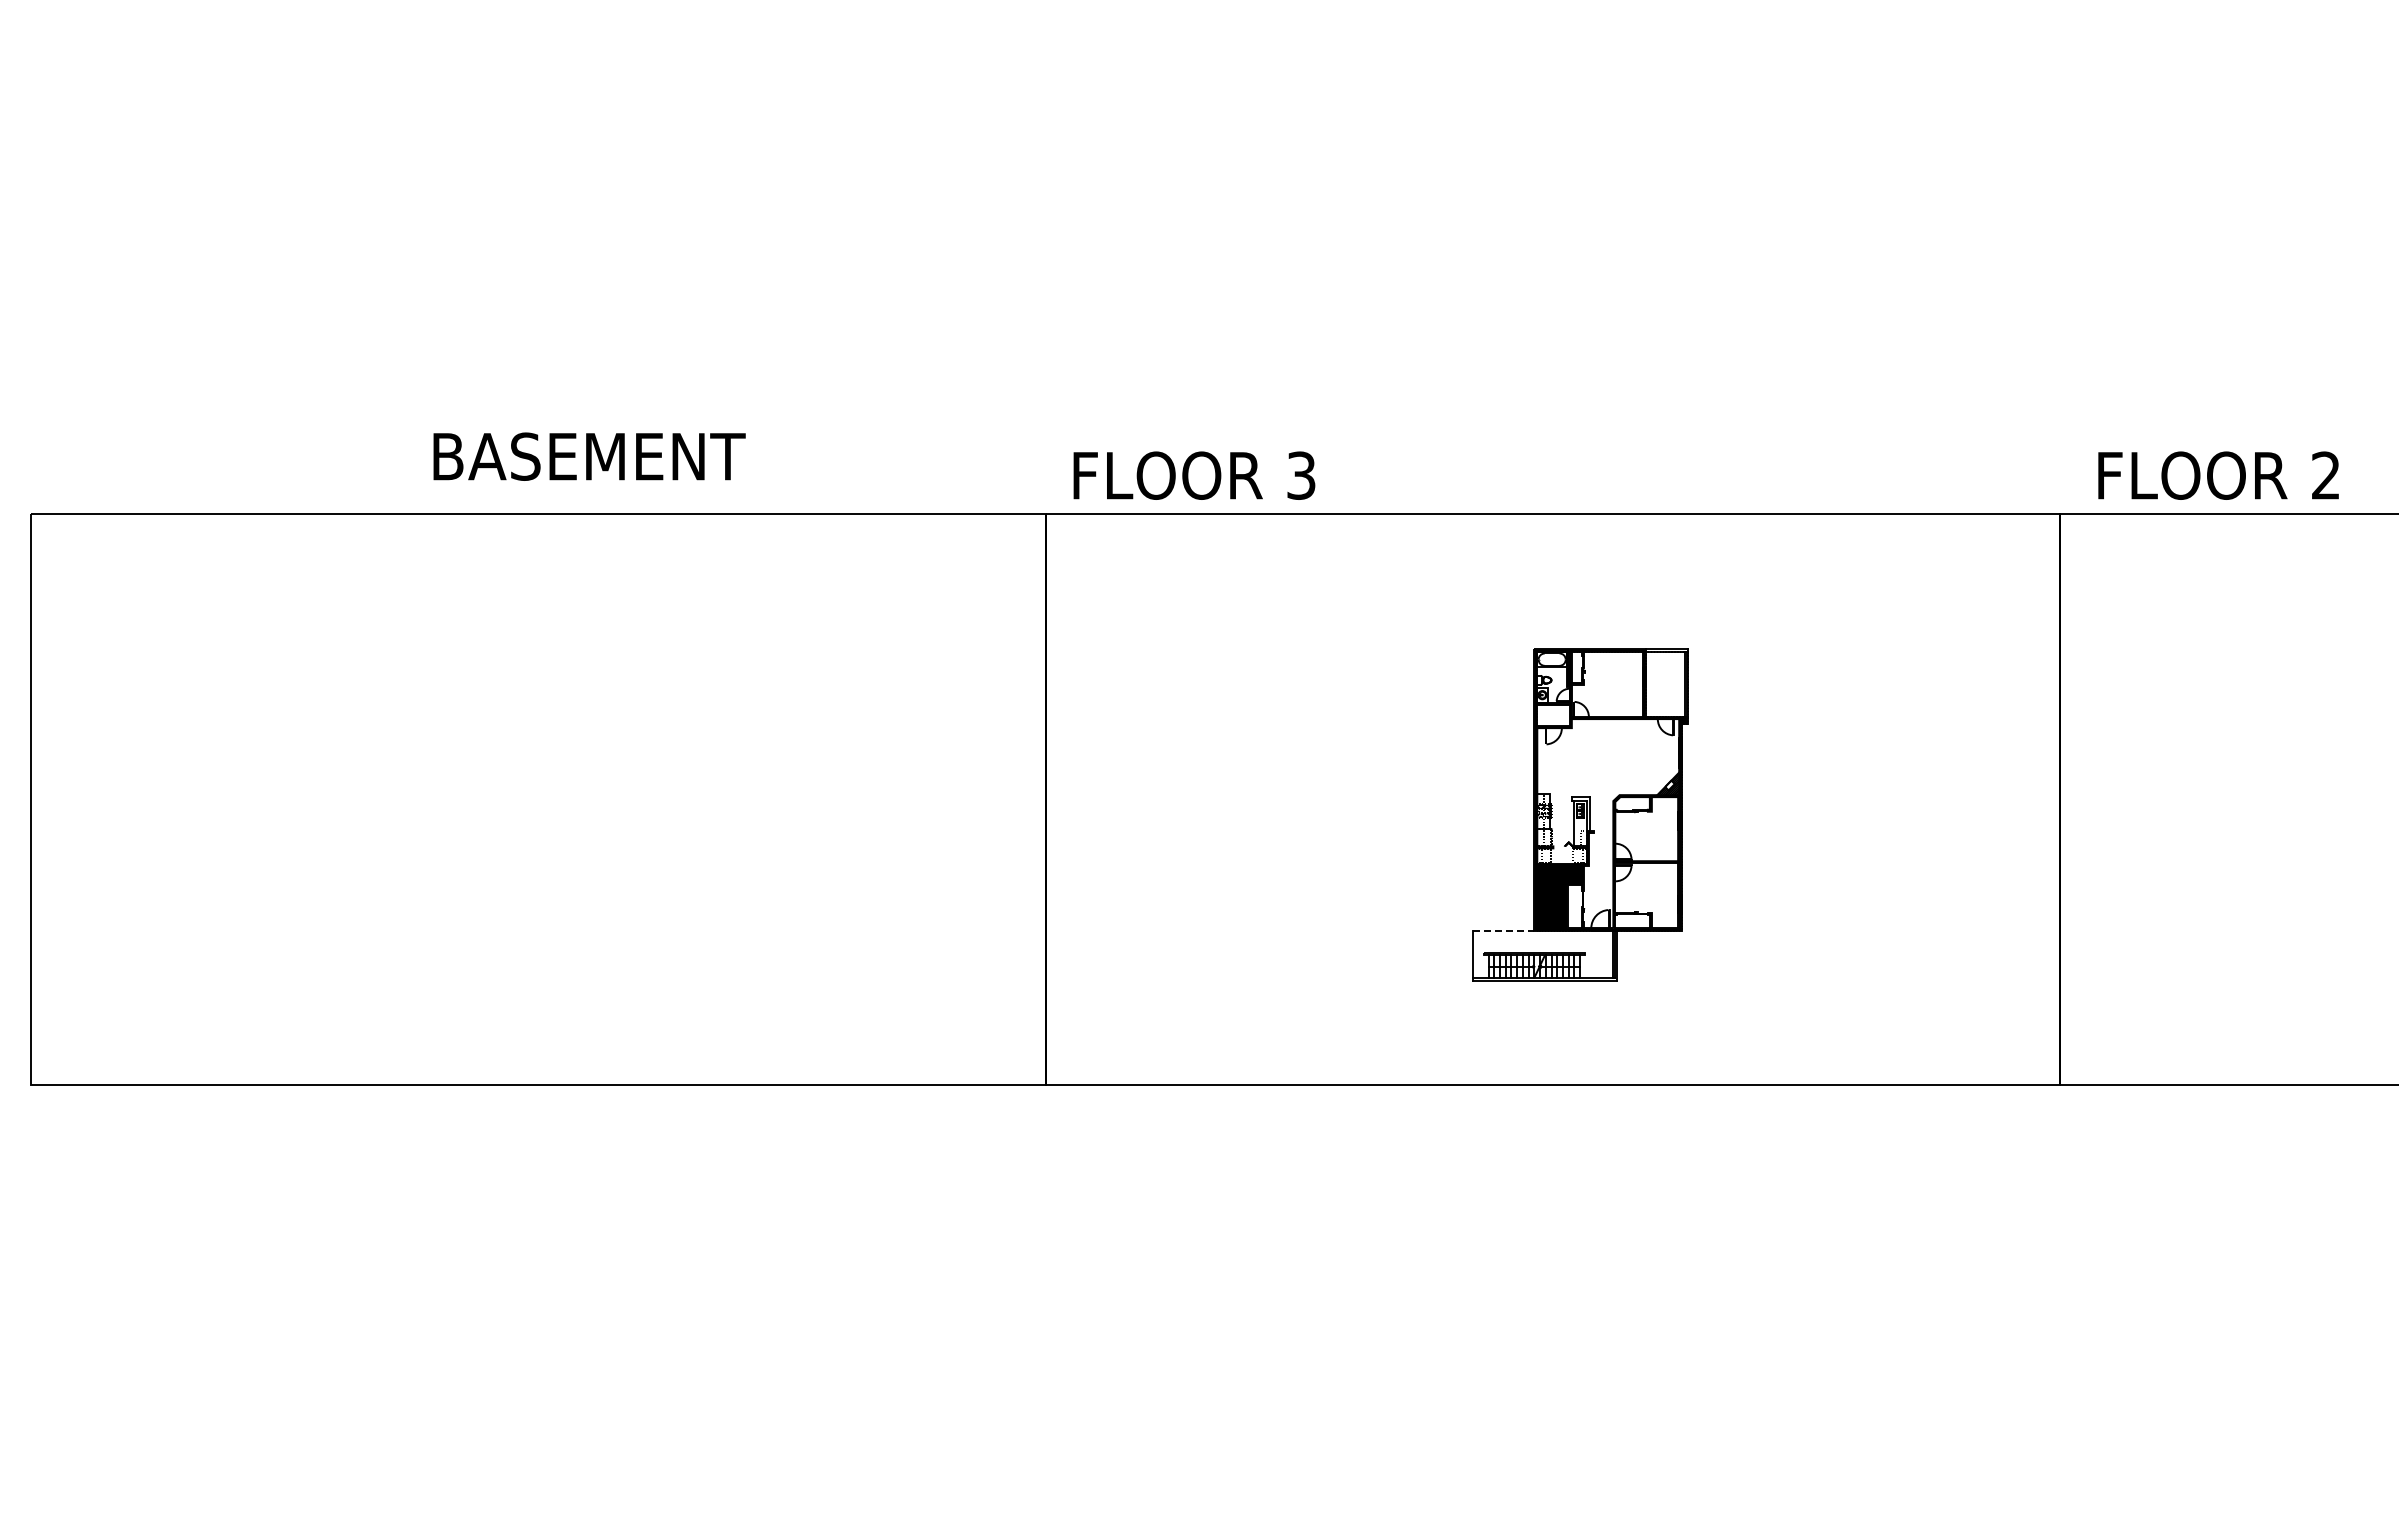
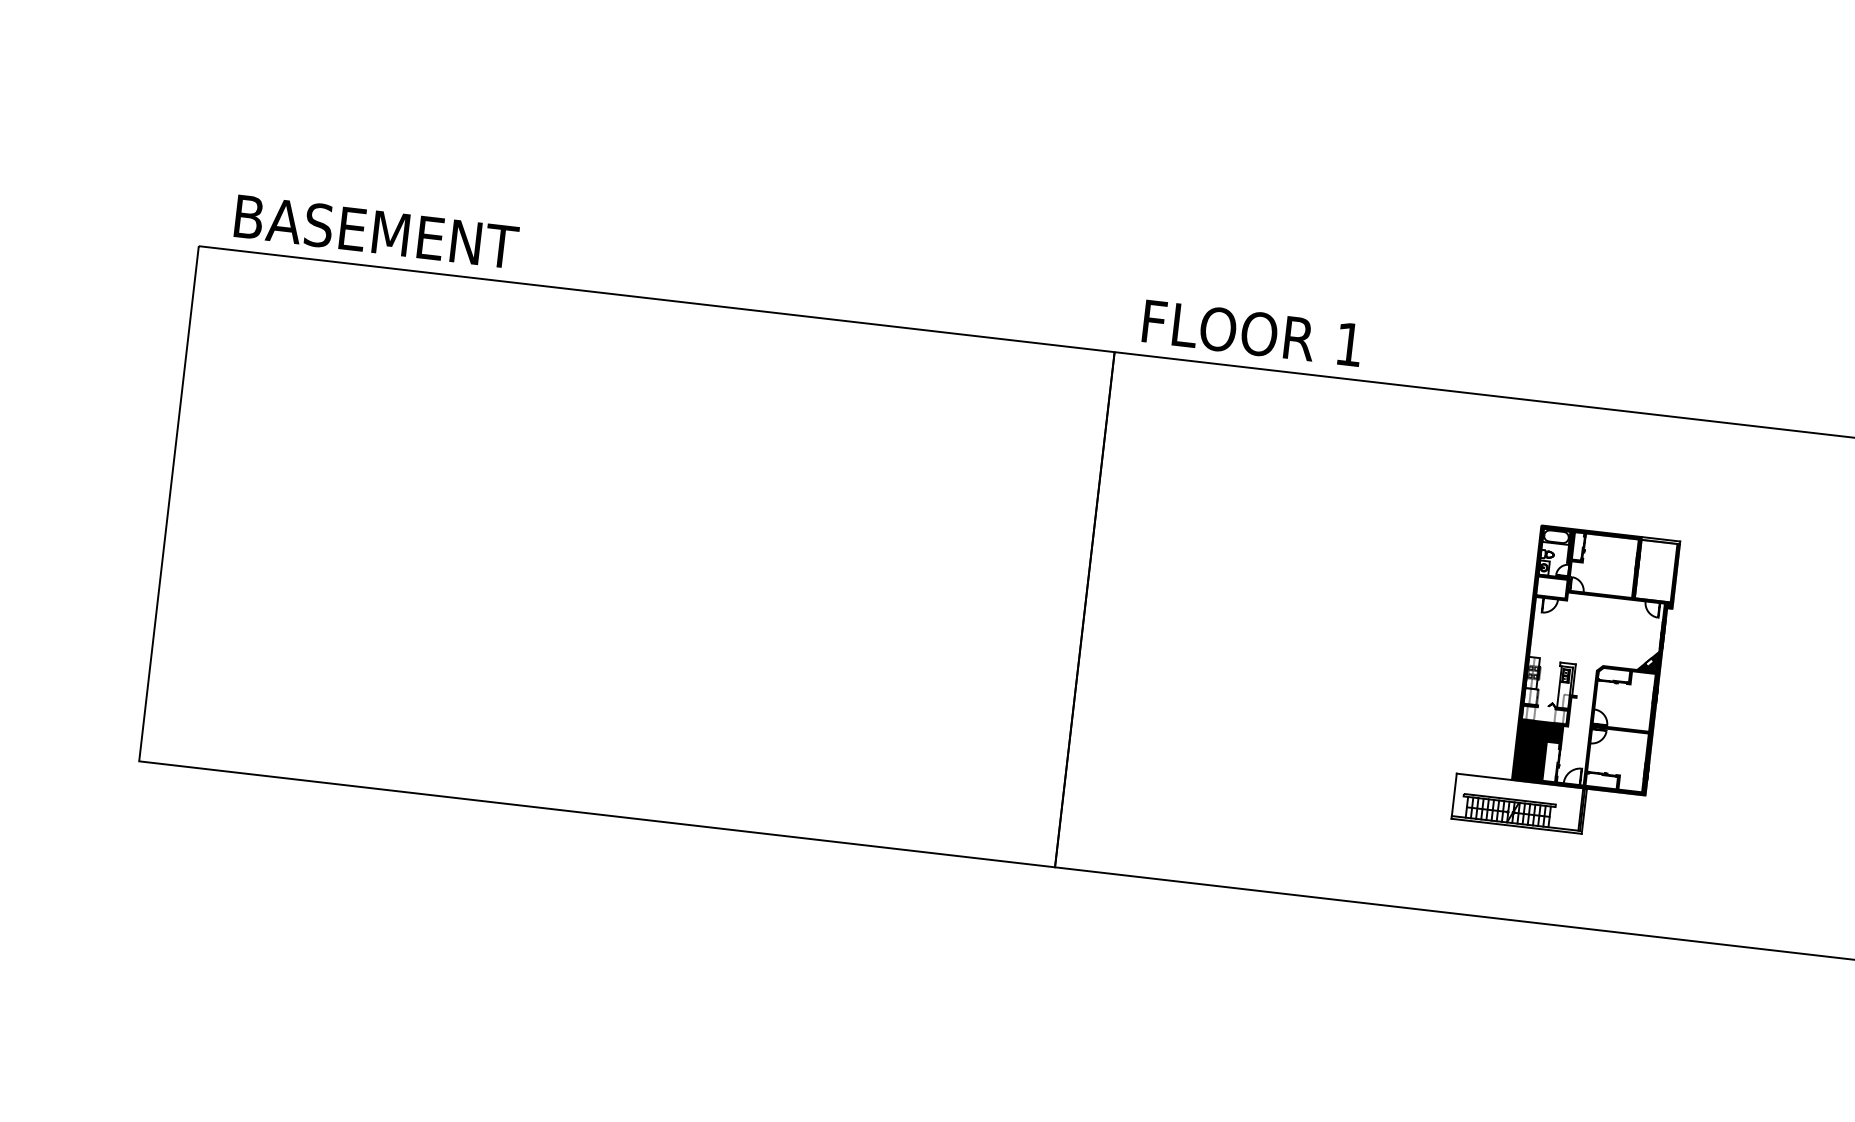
text: (589, 456) -> (376, 231), moved
text: (1301, 475) -> (1349, 344), 3 -> 1
line: (1503, 931) -> (1484, 776), dashed -> solid

